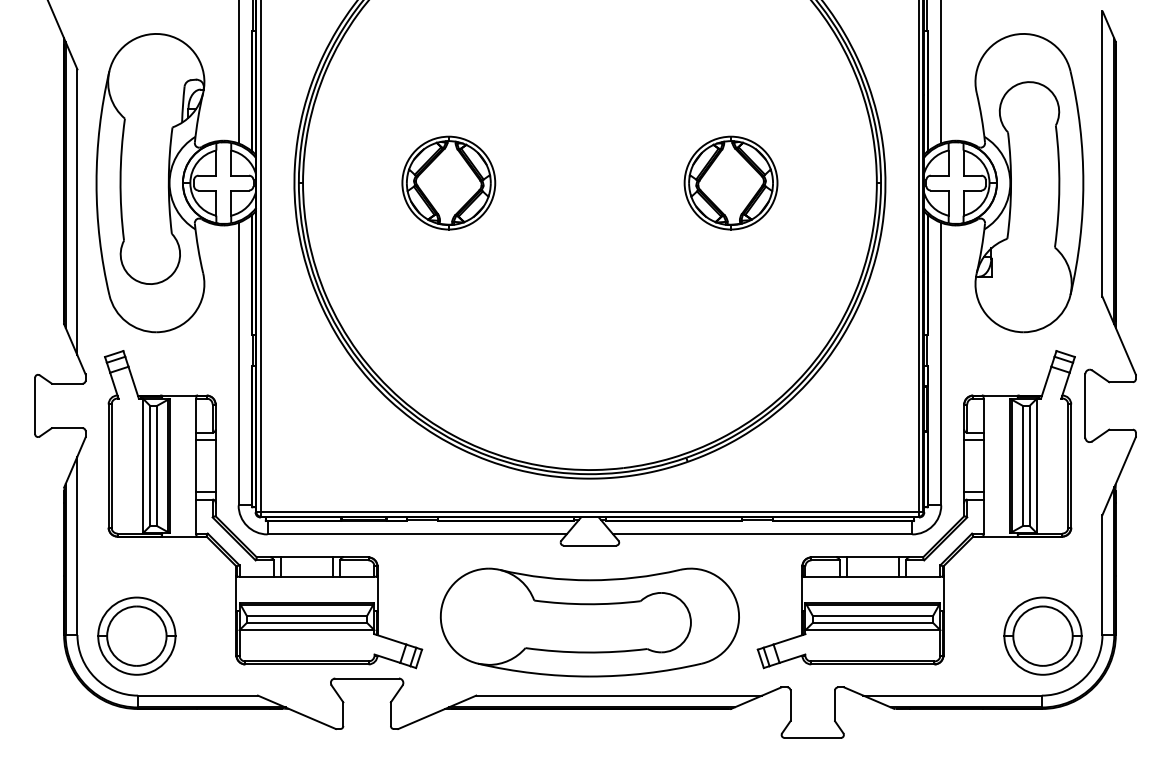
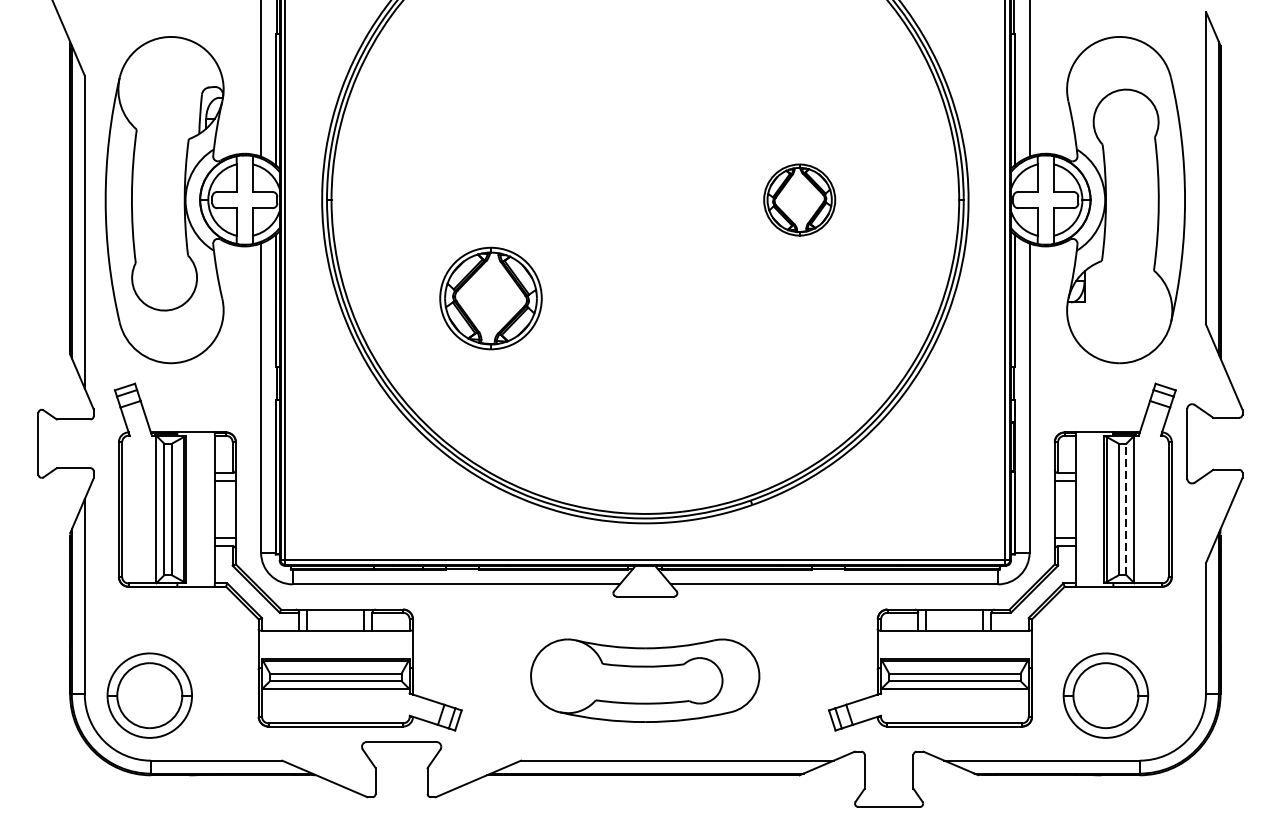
part: (448, 182) -> (490, 297), moved
part: (730, 182) -> (799, 199), size x0.7
line: (1029, 465) -> (1126, 508), solid -> dashed
part: (589, 622) -> (644, 680), size x0.7
part: (1042, 635) -> (1105, 694), moved

